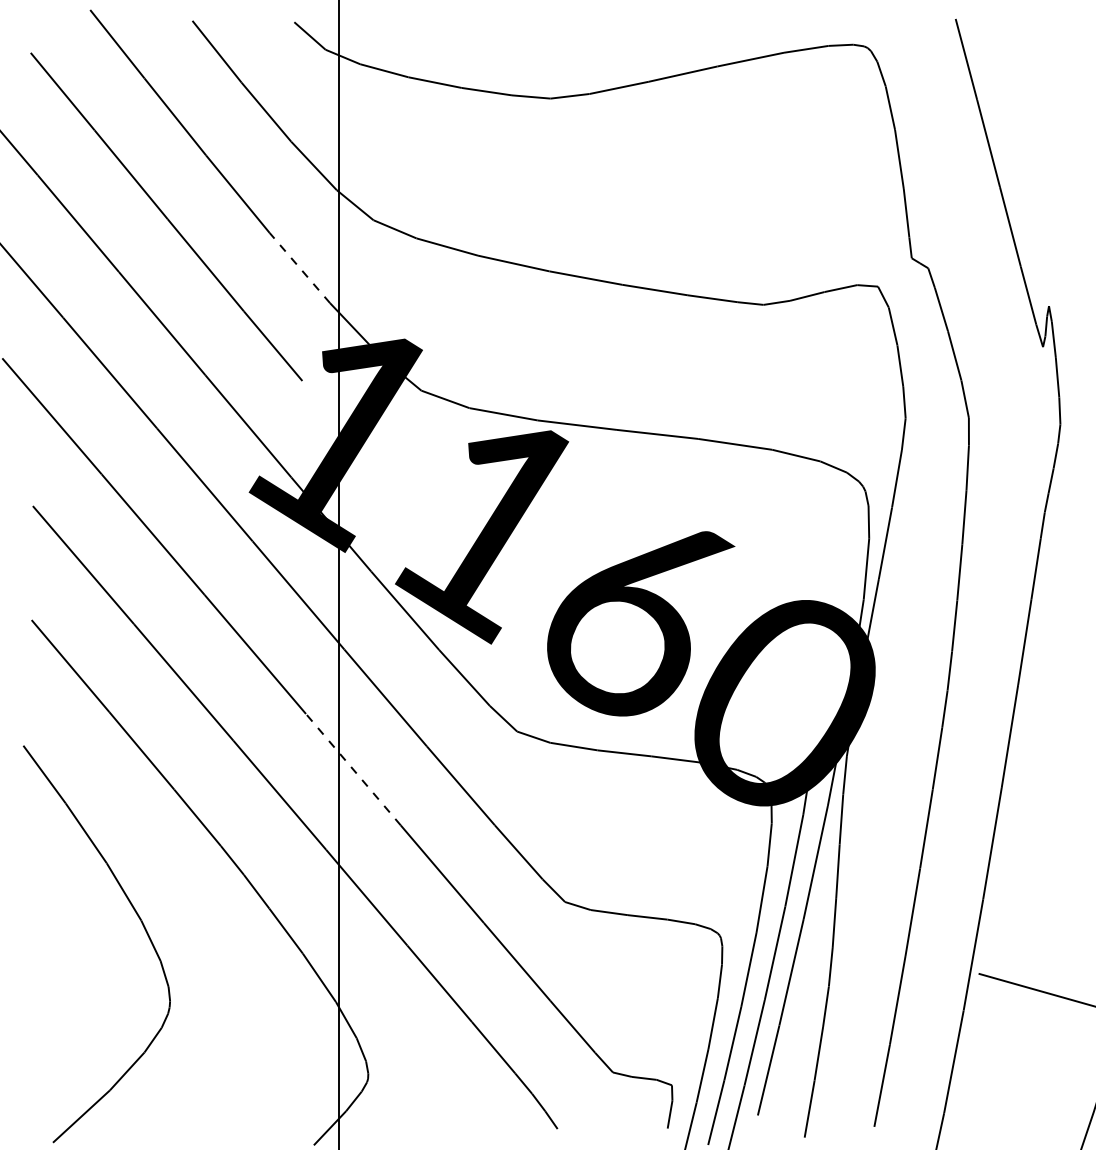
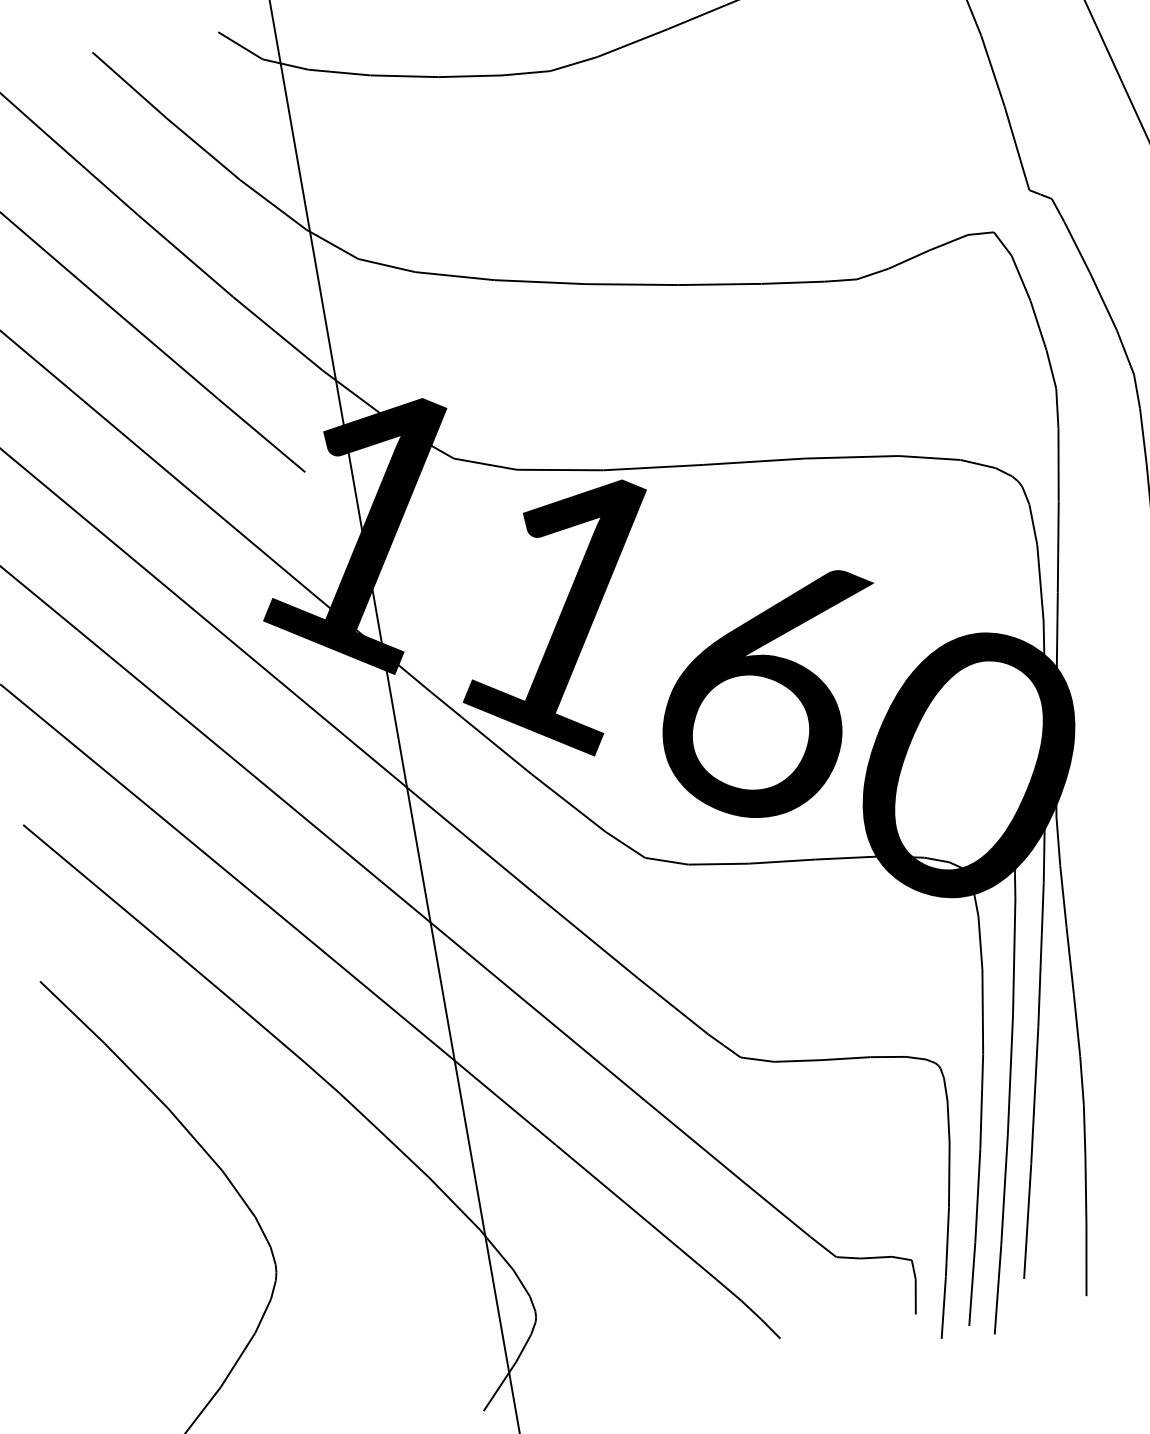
line: (299, 267) -> (277, 333), dashed -> solid
line: (353, 769) -> (451, 939), dashed -> solid

